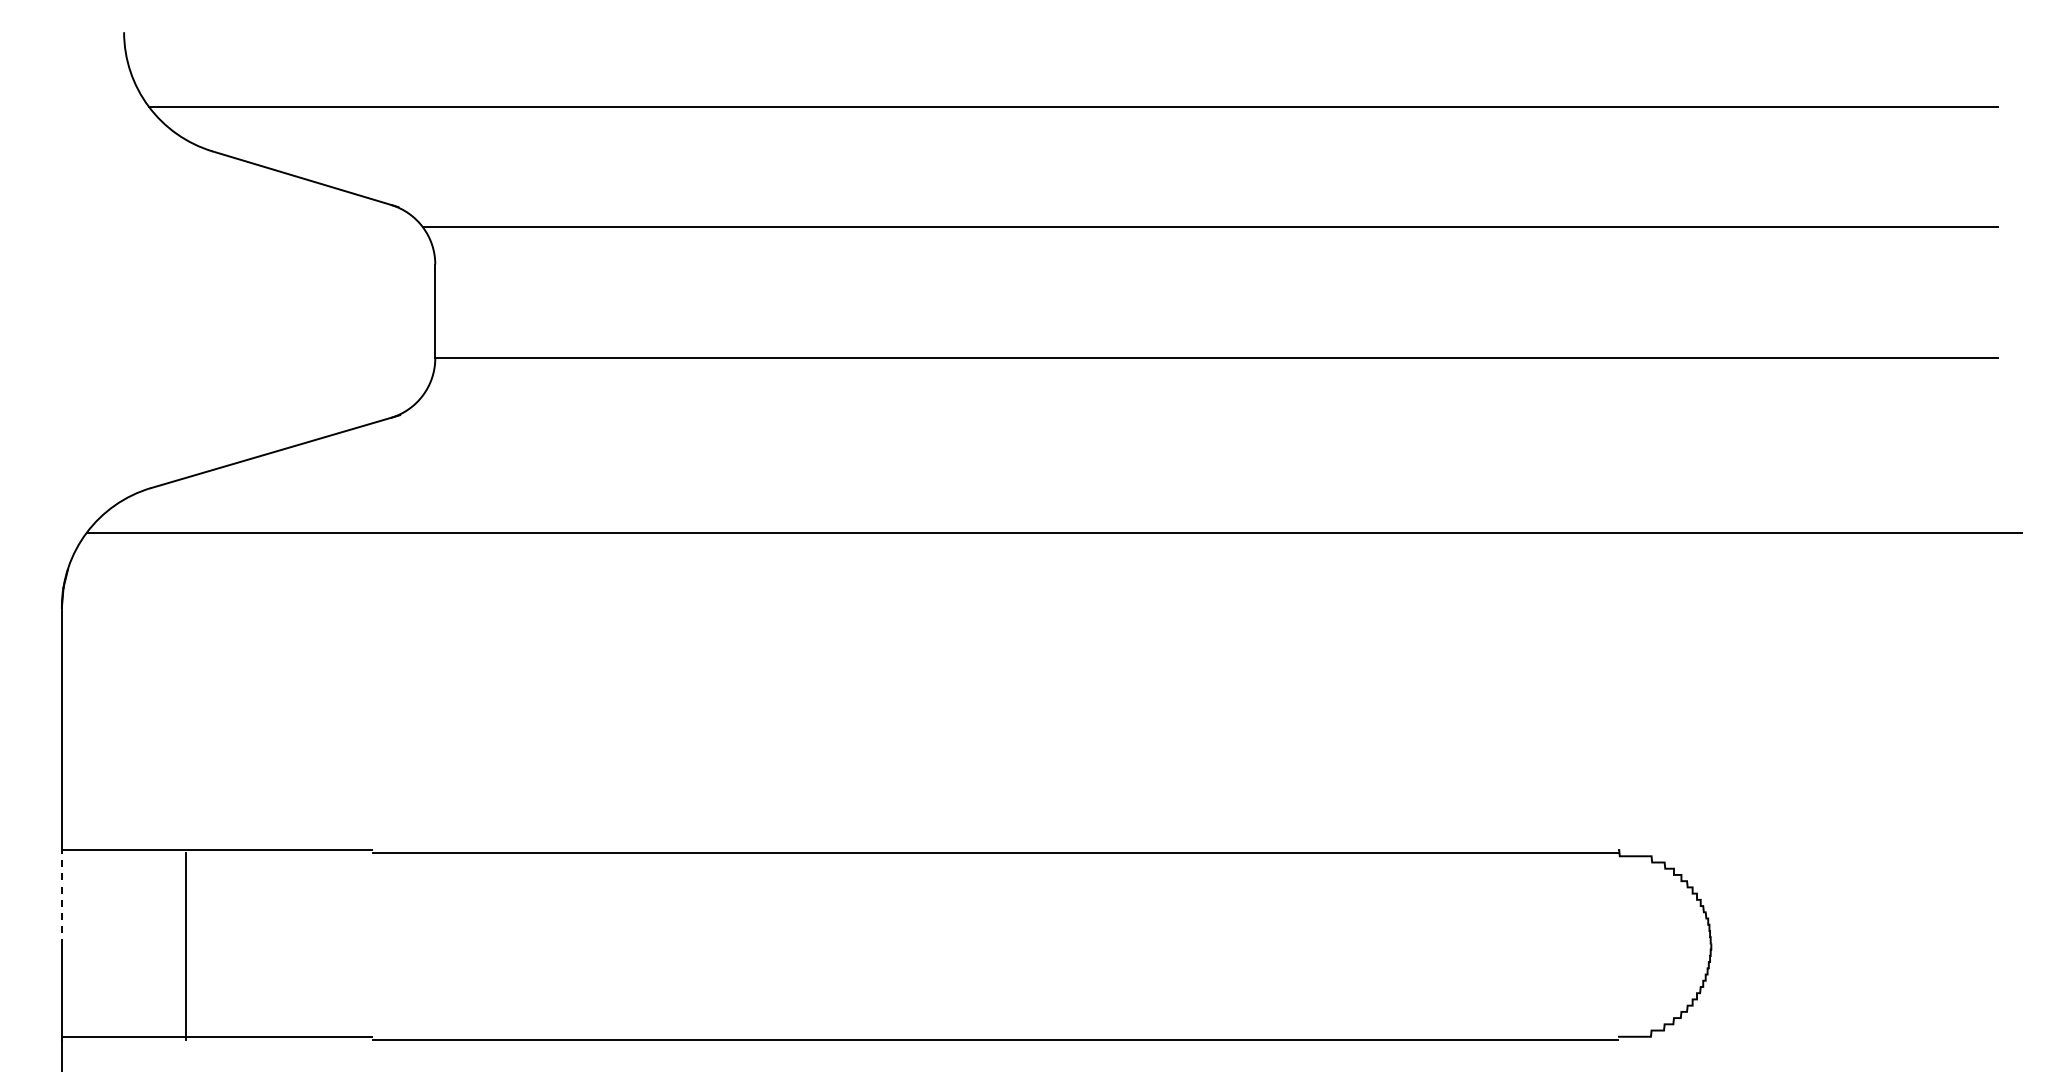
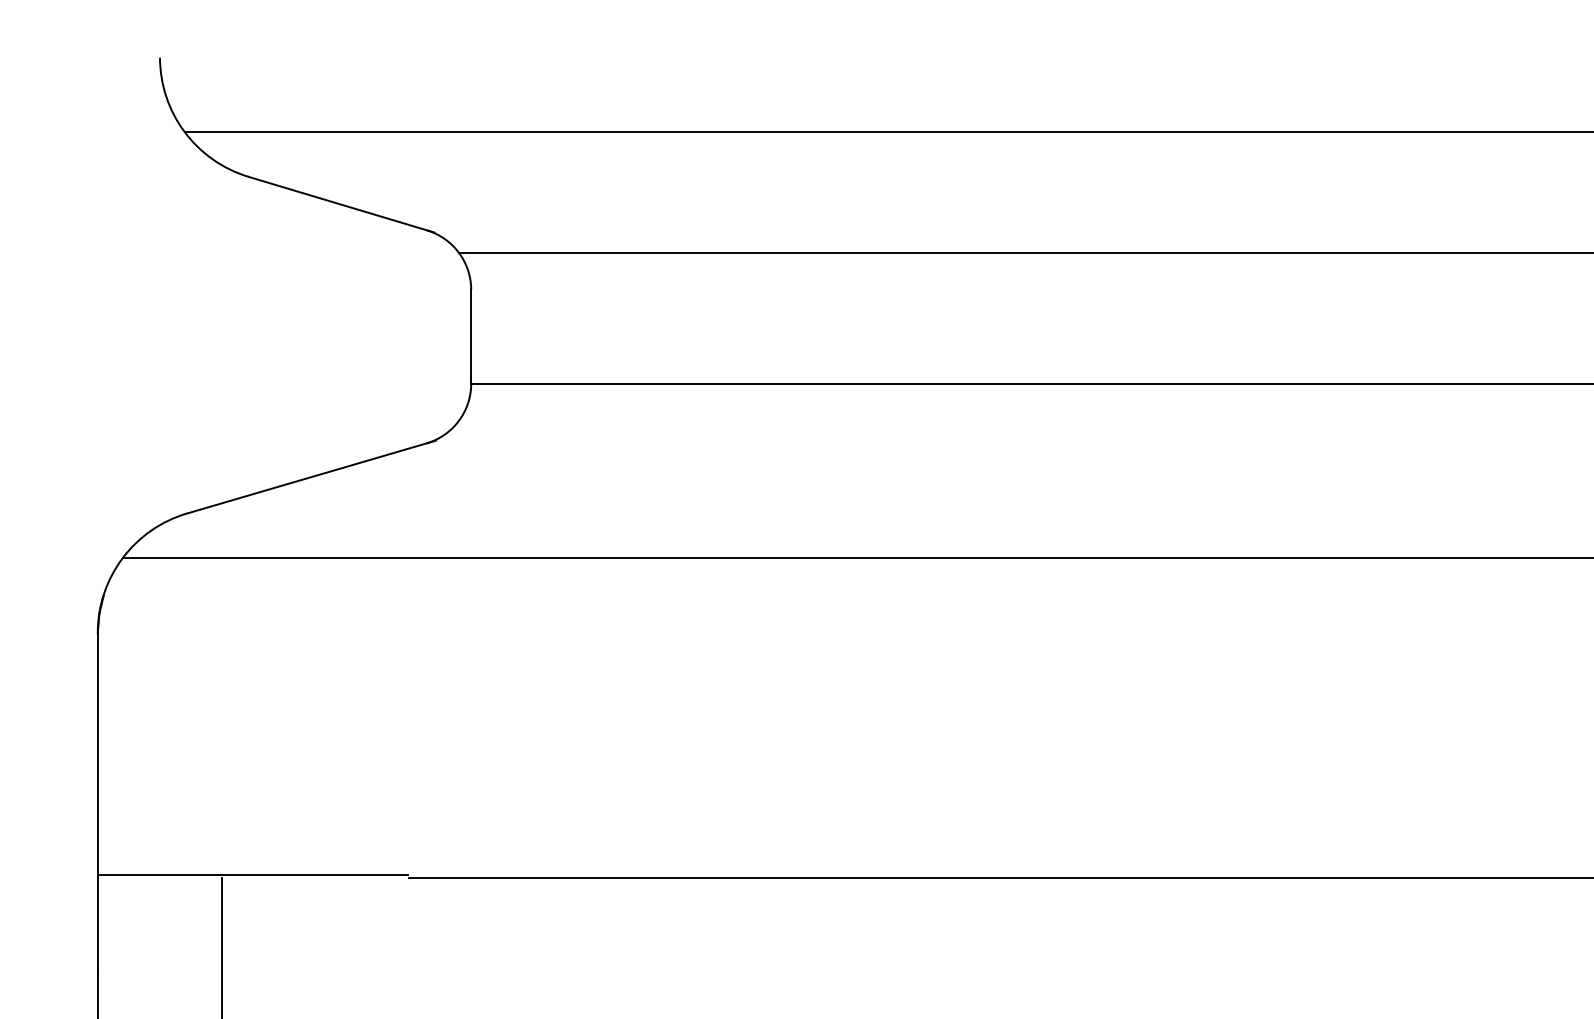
line: (61, 899) -> (97, 924), dashed -> solid

